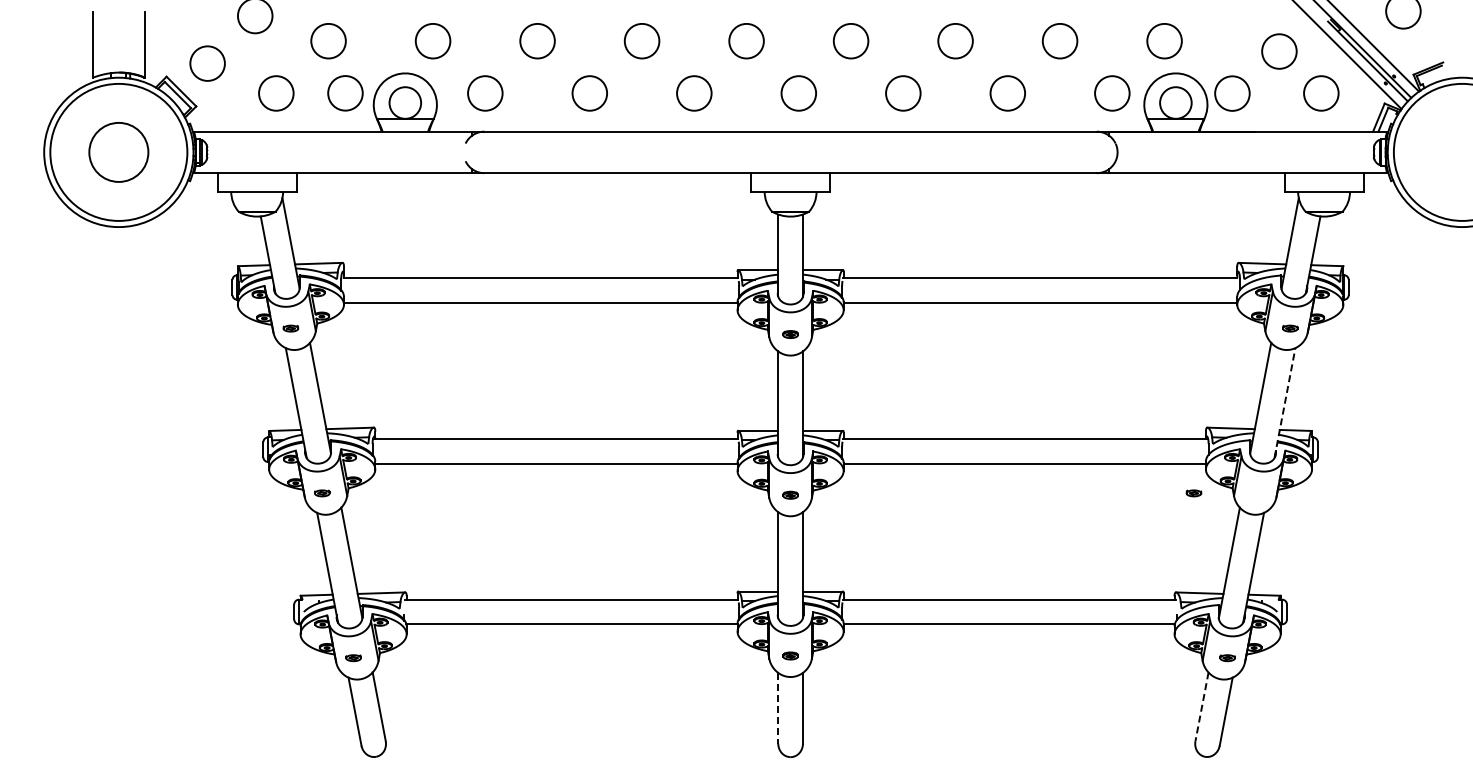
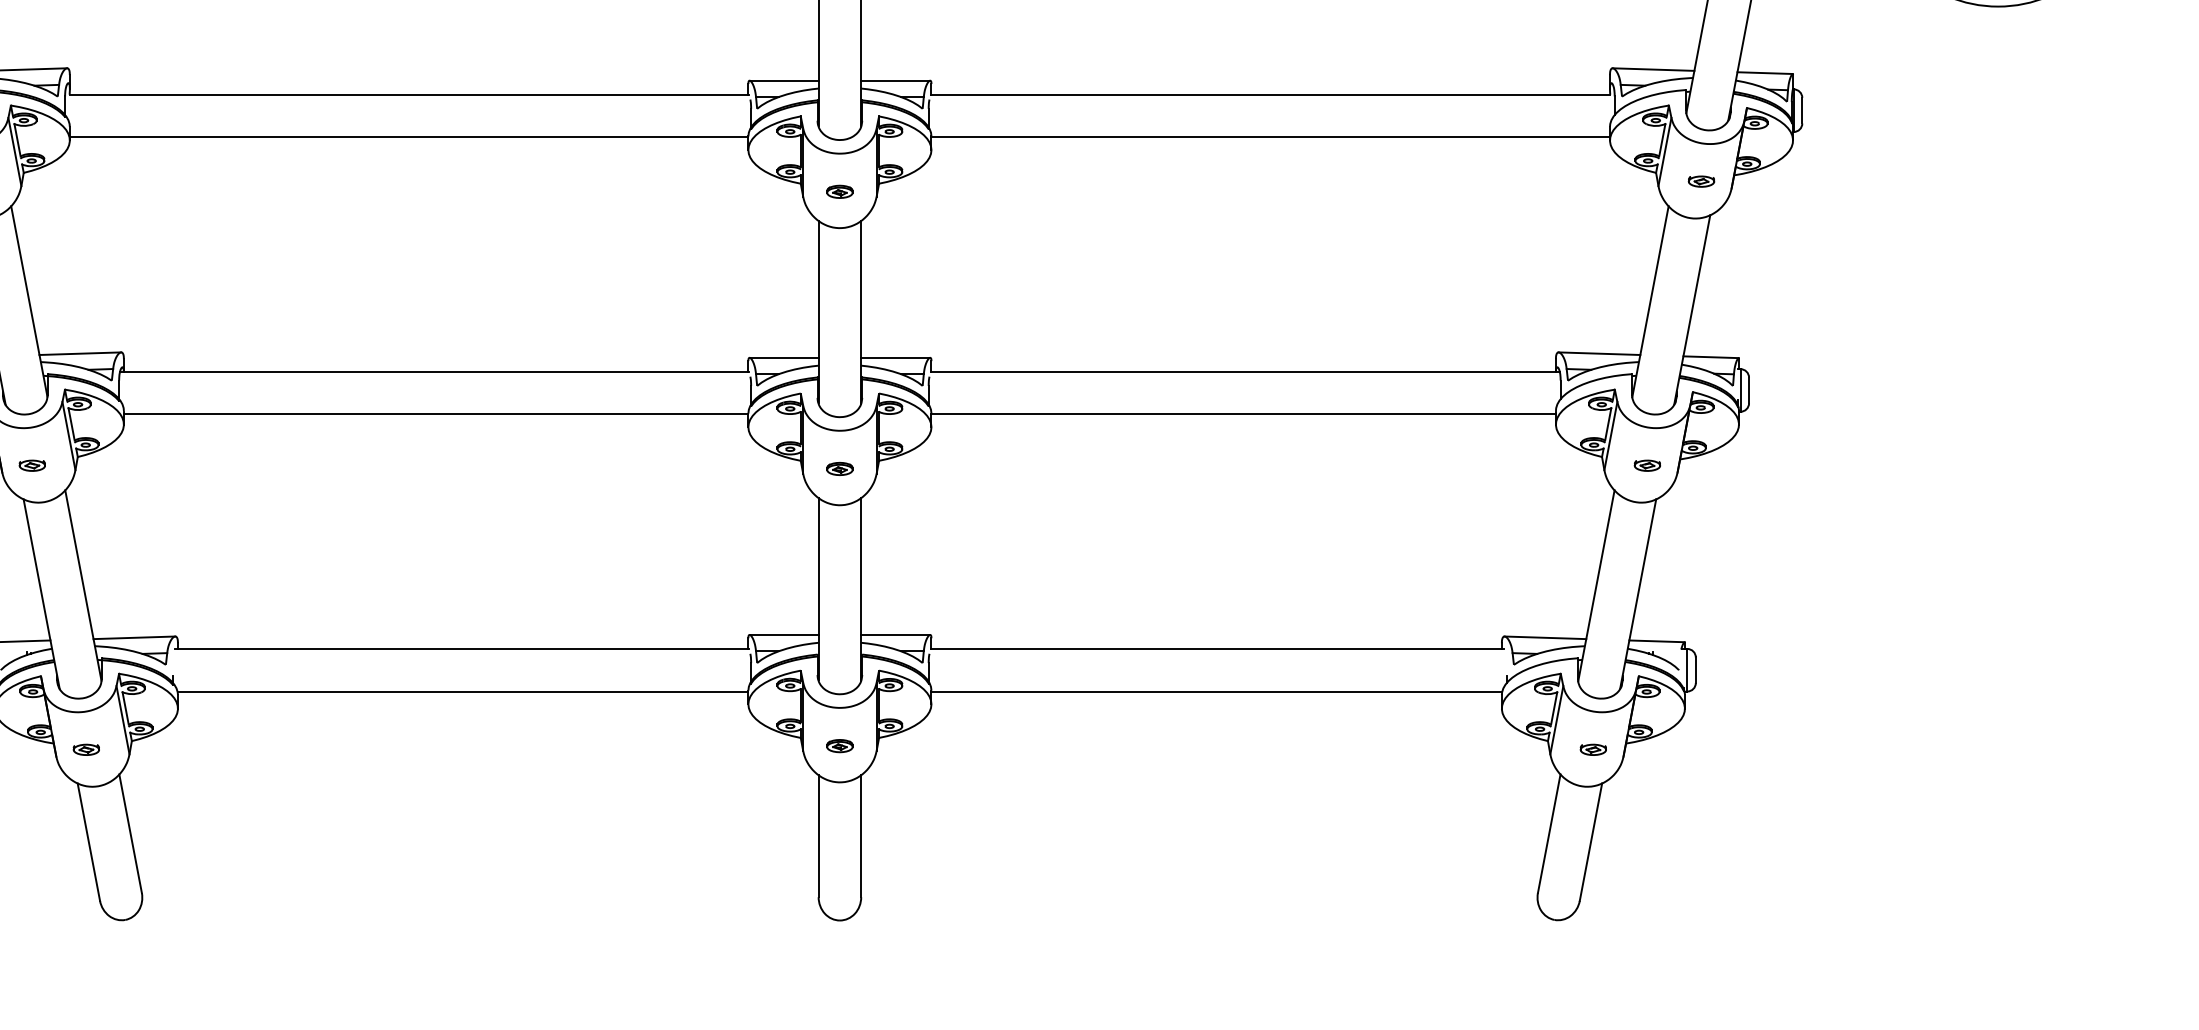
line: (1284, 402) -> (1691, 309), dashed -> solid
part: (1193, 493) -> (1646, 465), moved
line: (1202, 706) -> (1550, 833), dashed -> solid
line: (778, 708) -> (819, 836), dashed -> solid

